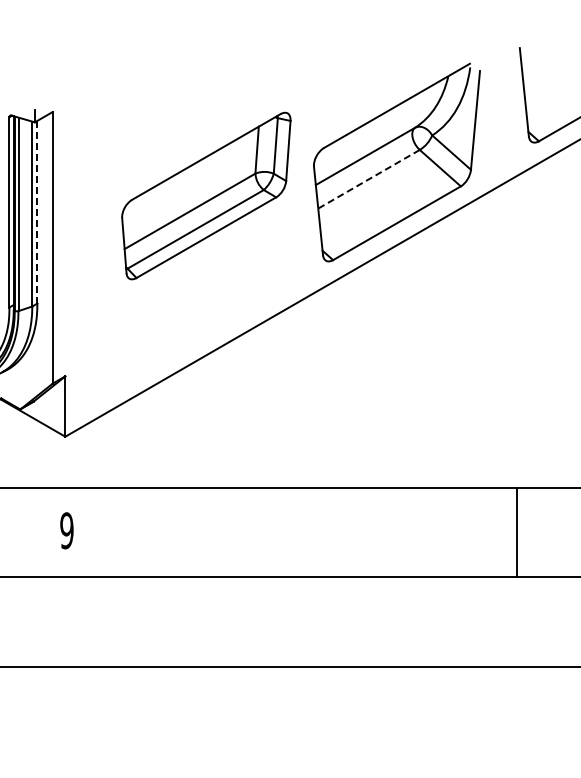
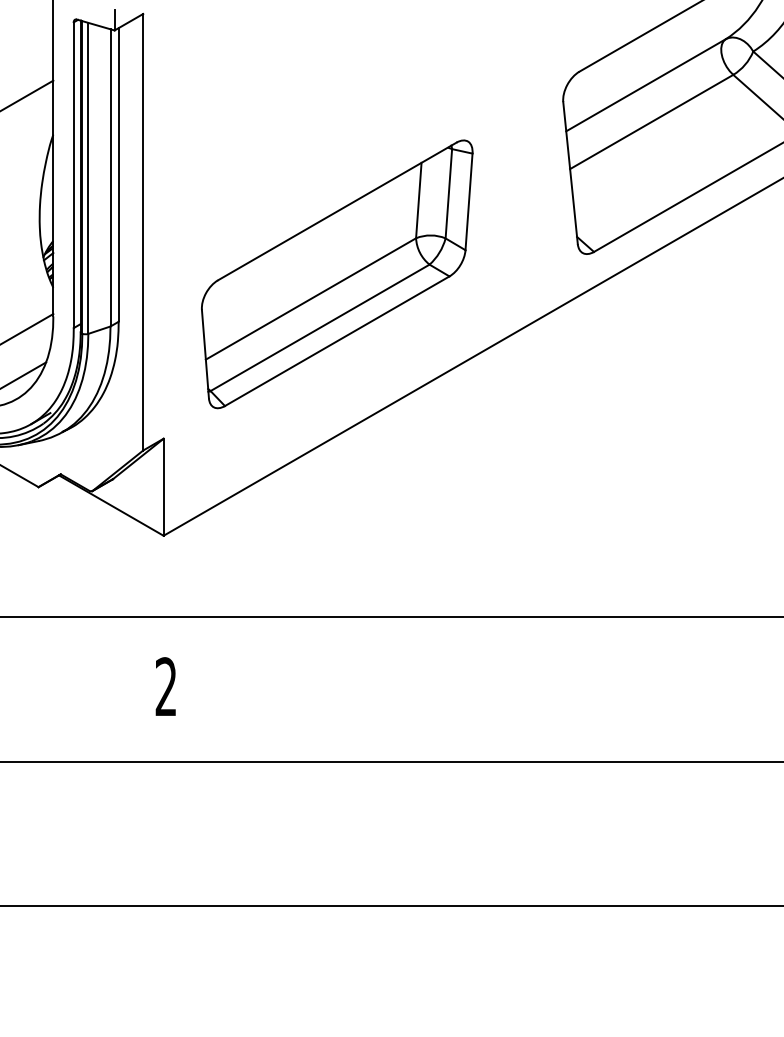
line: (369, 179) -> (652, 122), dashed -> solid
part: (206, 195) -> (337, 273), moved
line: (37, 212) -> (118, 175), dashed -> solid
text: (66, 530) -> (165, 686), 9 -> 2

